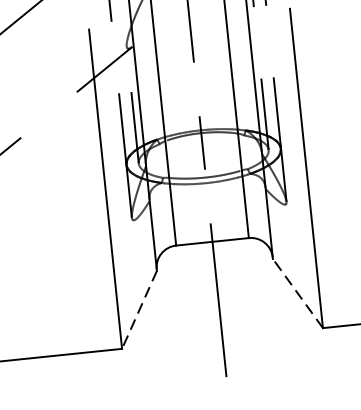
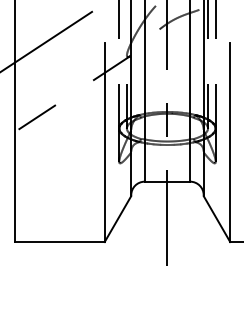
line: (297, 294) -> (216, 219), dashed -> solid
line: (138, 310) -> (117, 219), dashed -> solid

